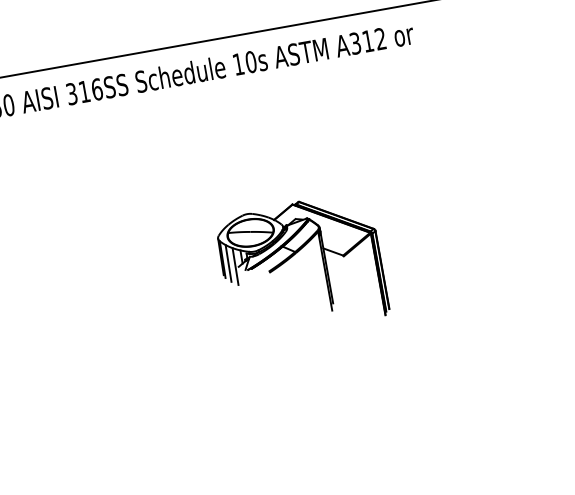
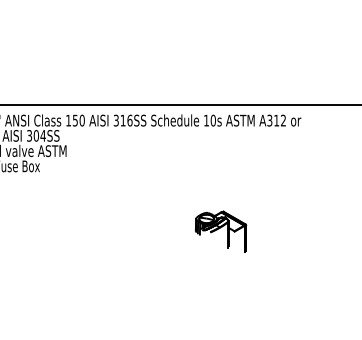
part: (300, 264) -> (220, 231), size x0.6

